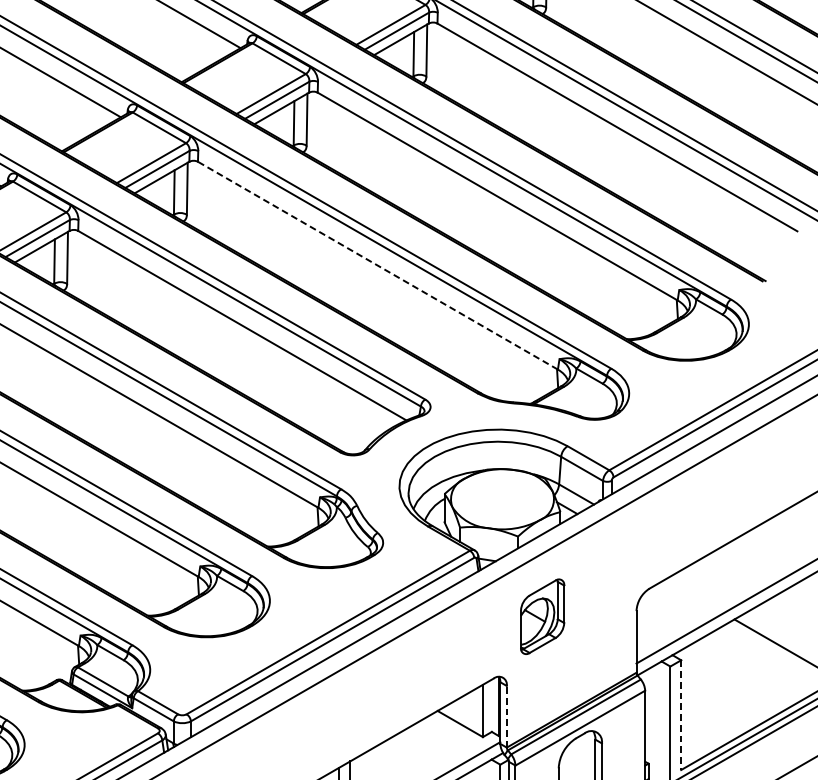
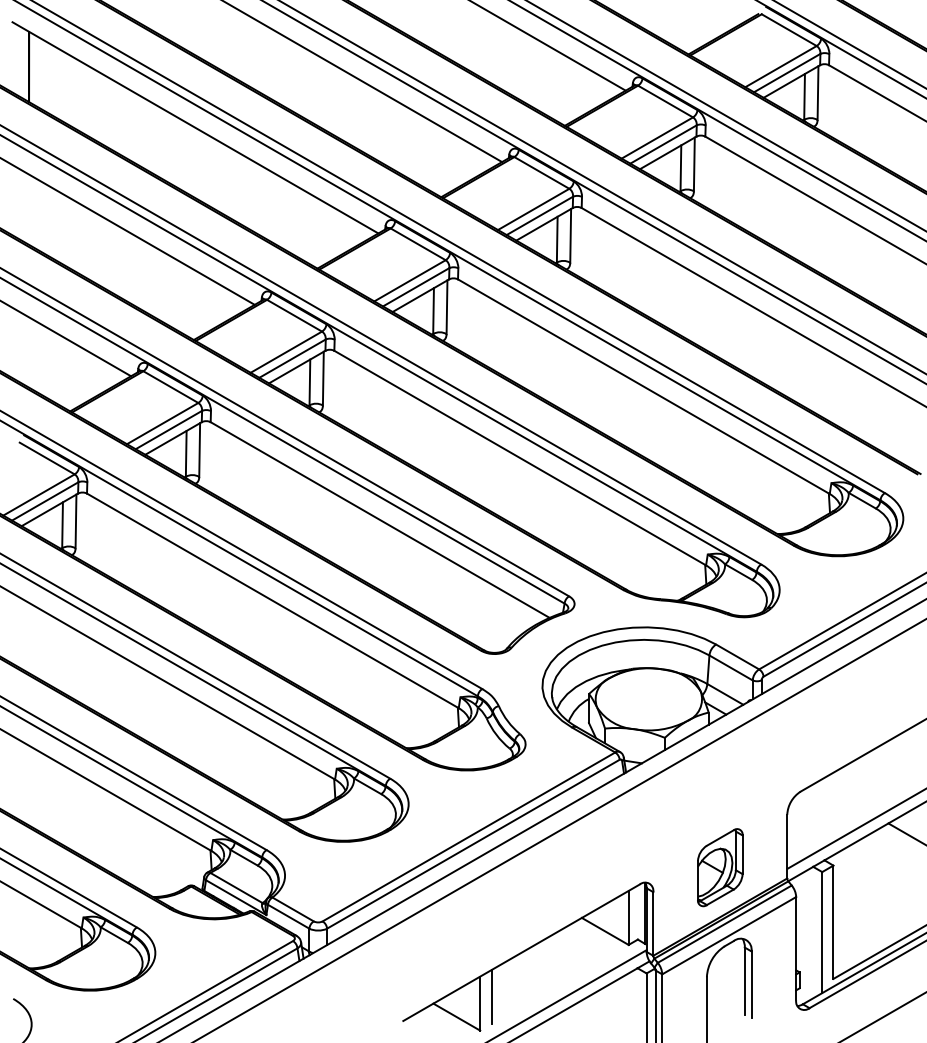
line: (378, 266) -> (520, 458), dashed -> solid
part: (542, 616) -> (720, 867), moved
line: (681, 715) -> (833, 922), dashed -> solid
line: (507, 716) -> (653, 923), dashed -> solid

